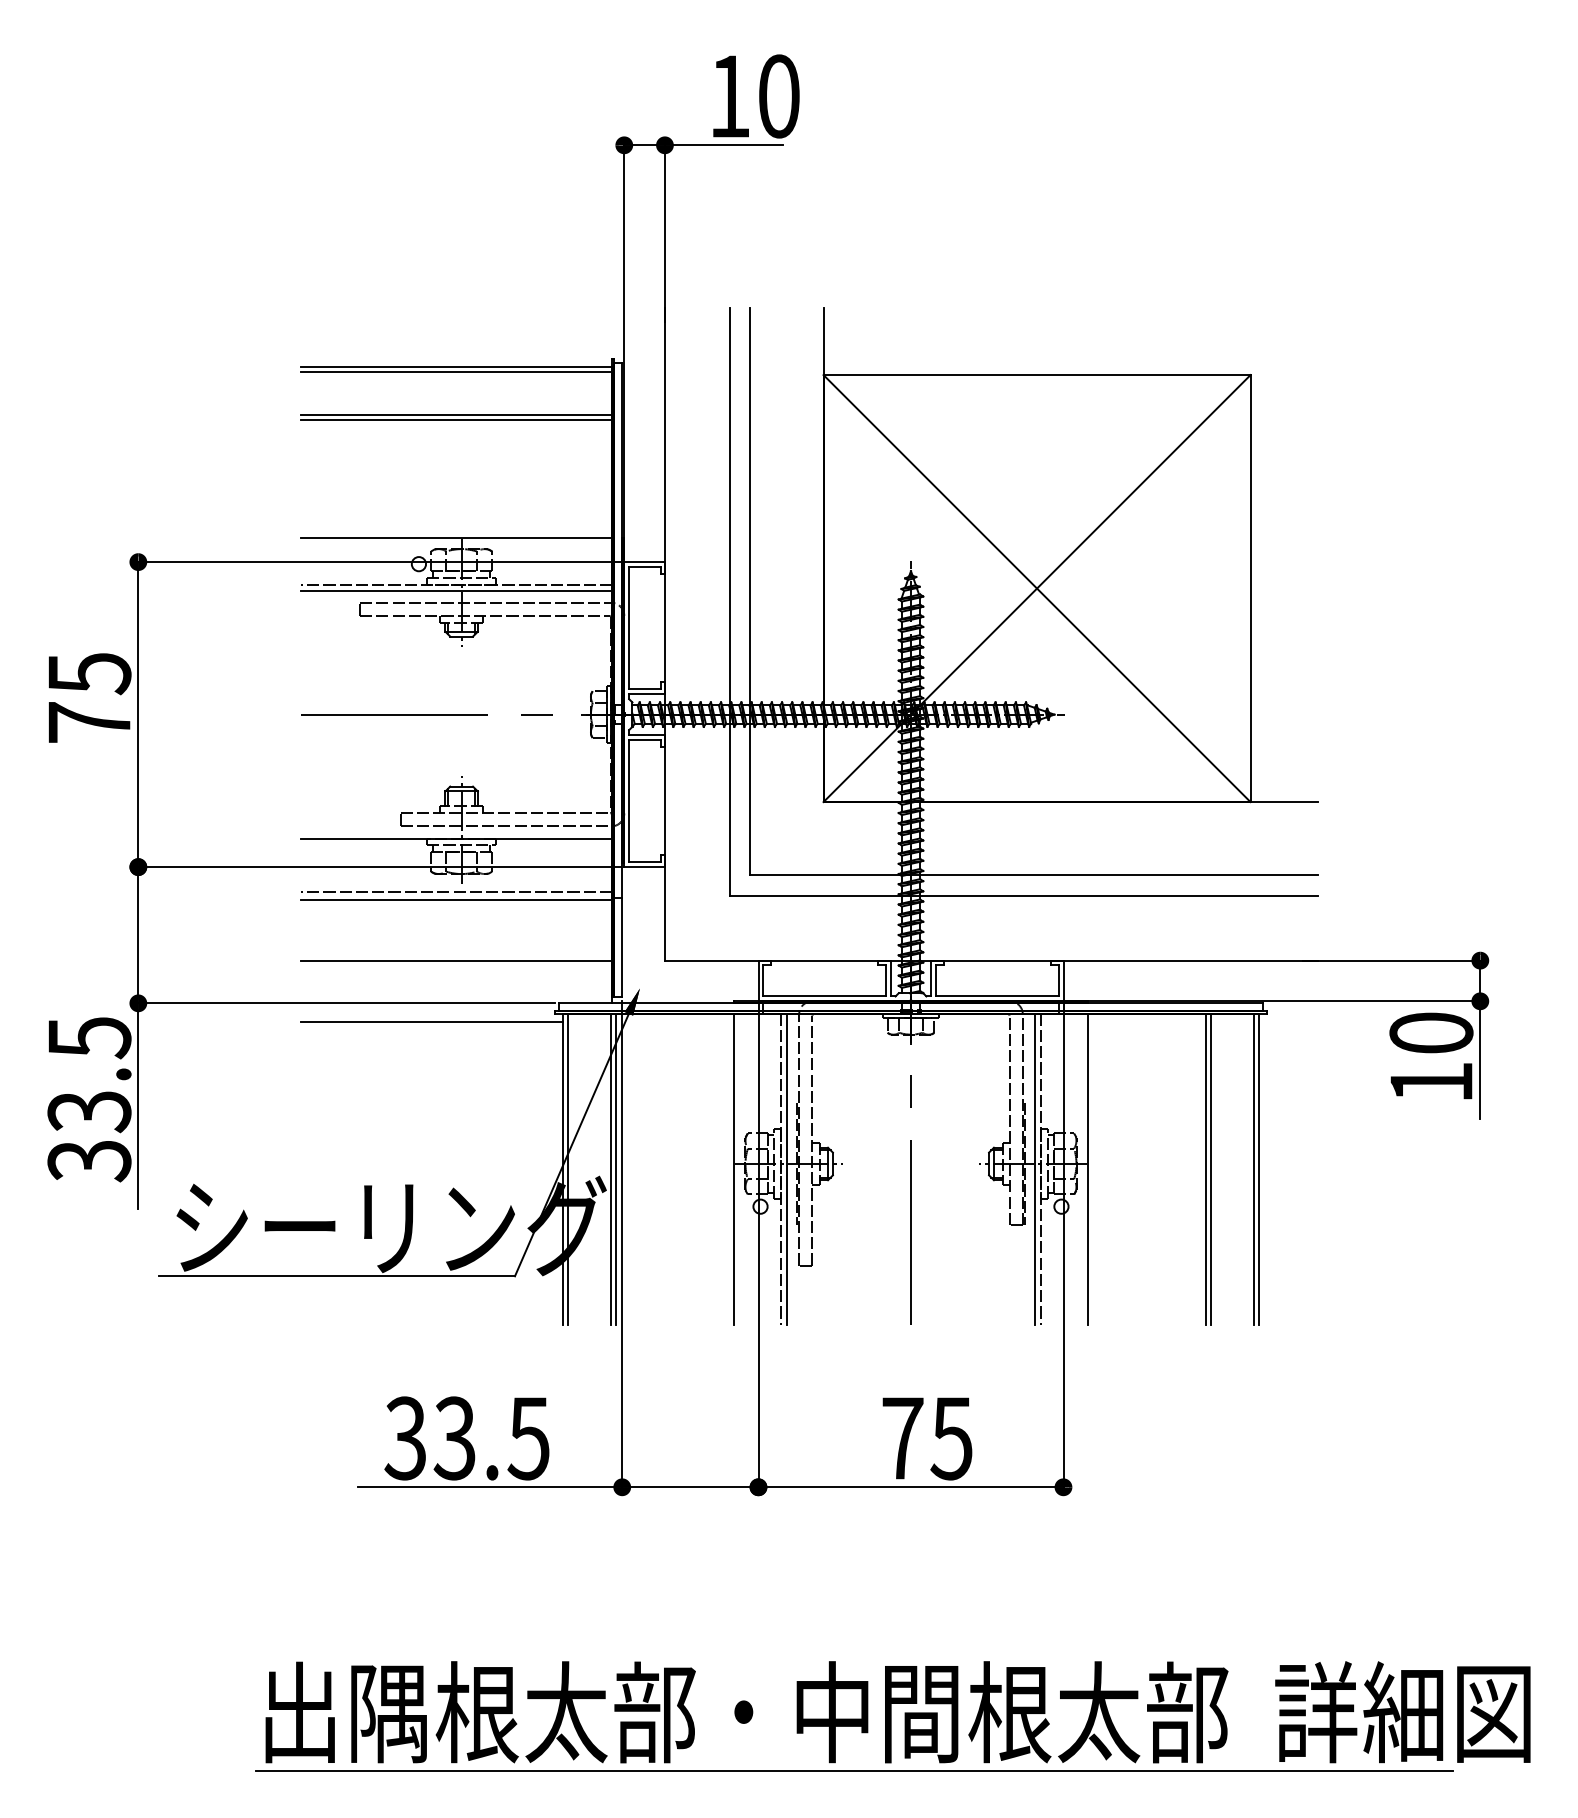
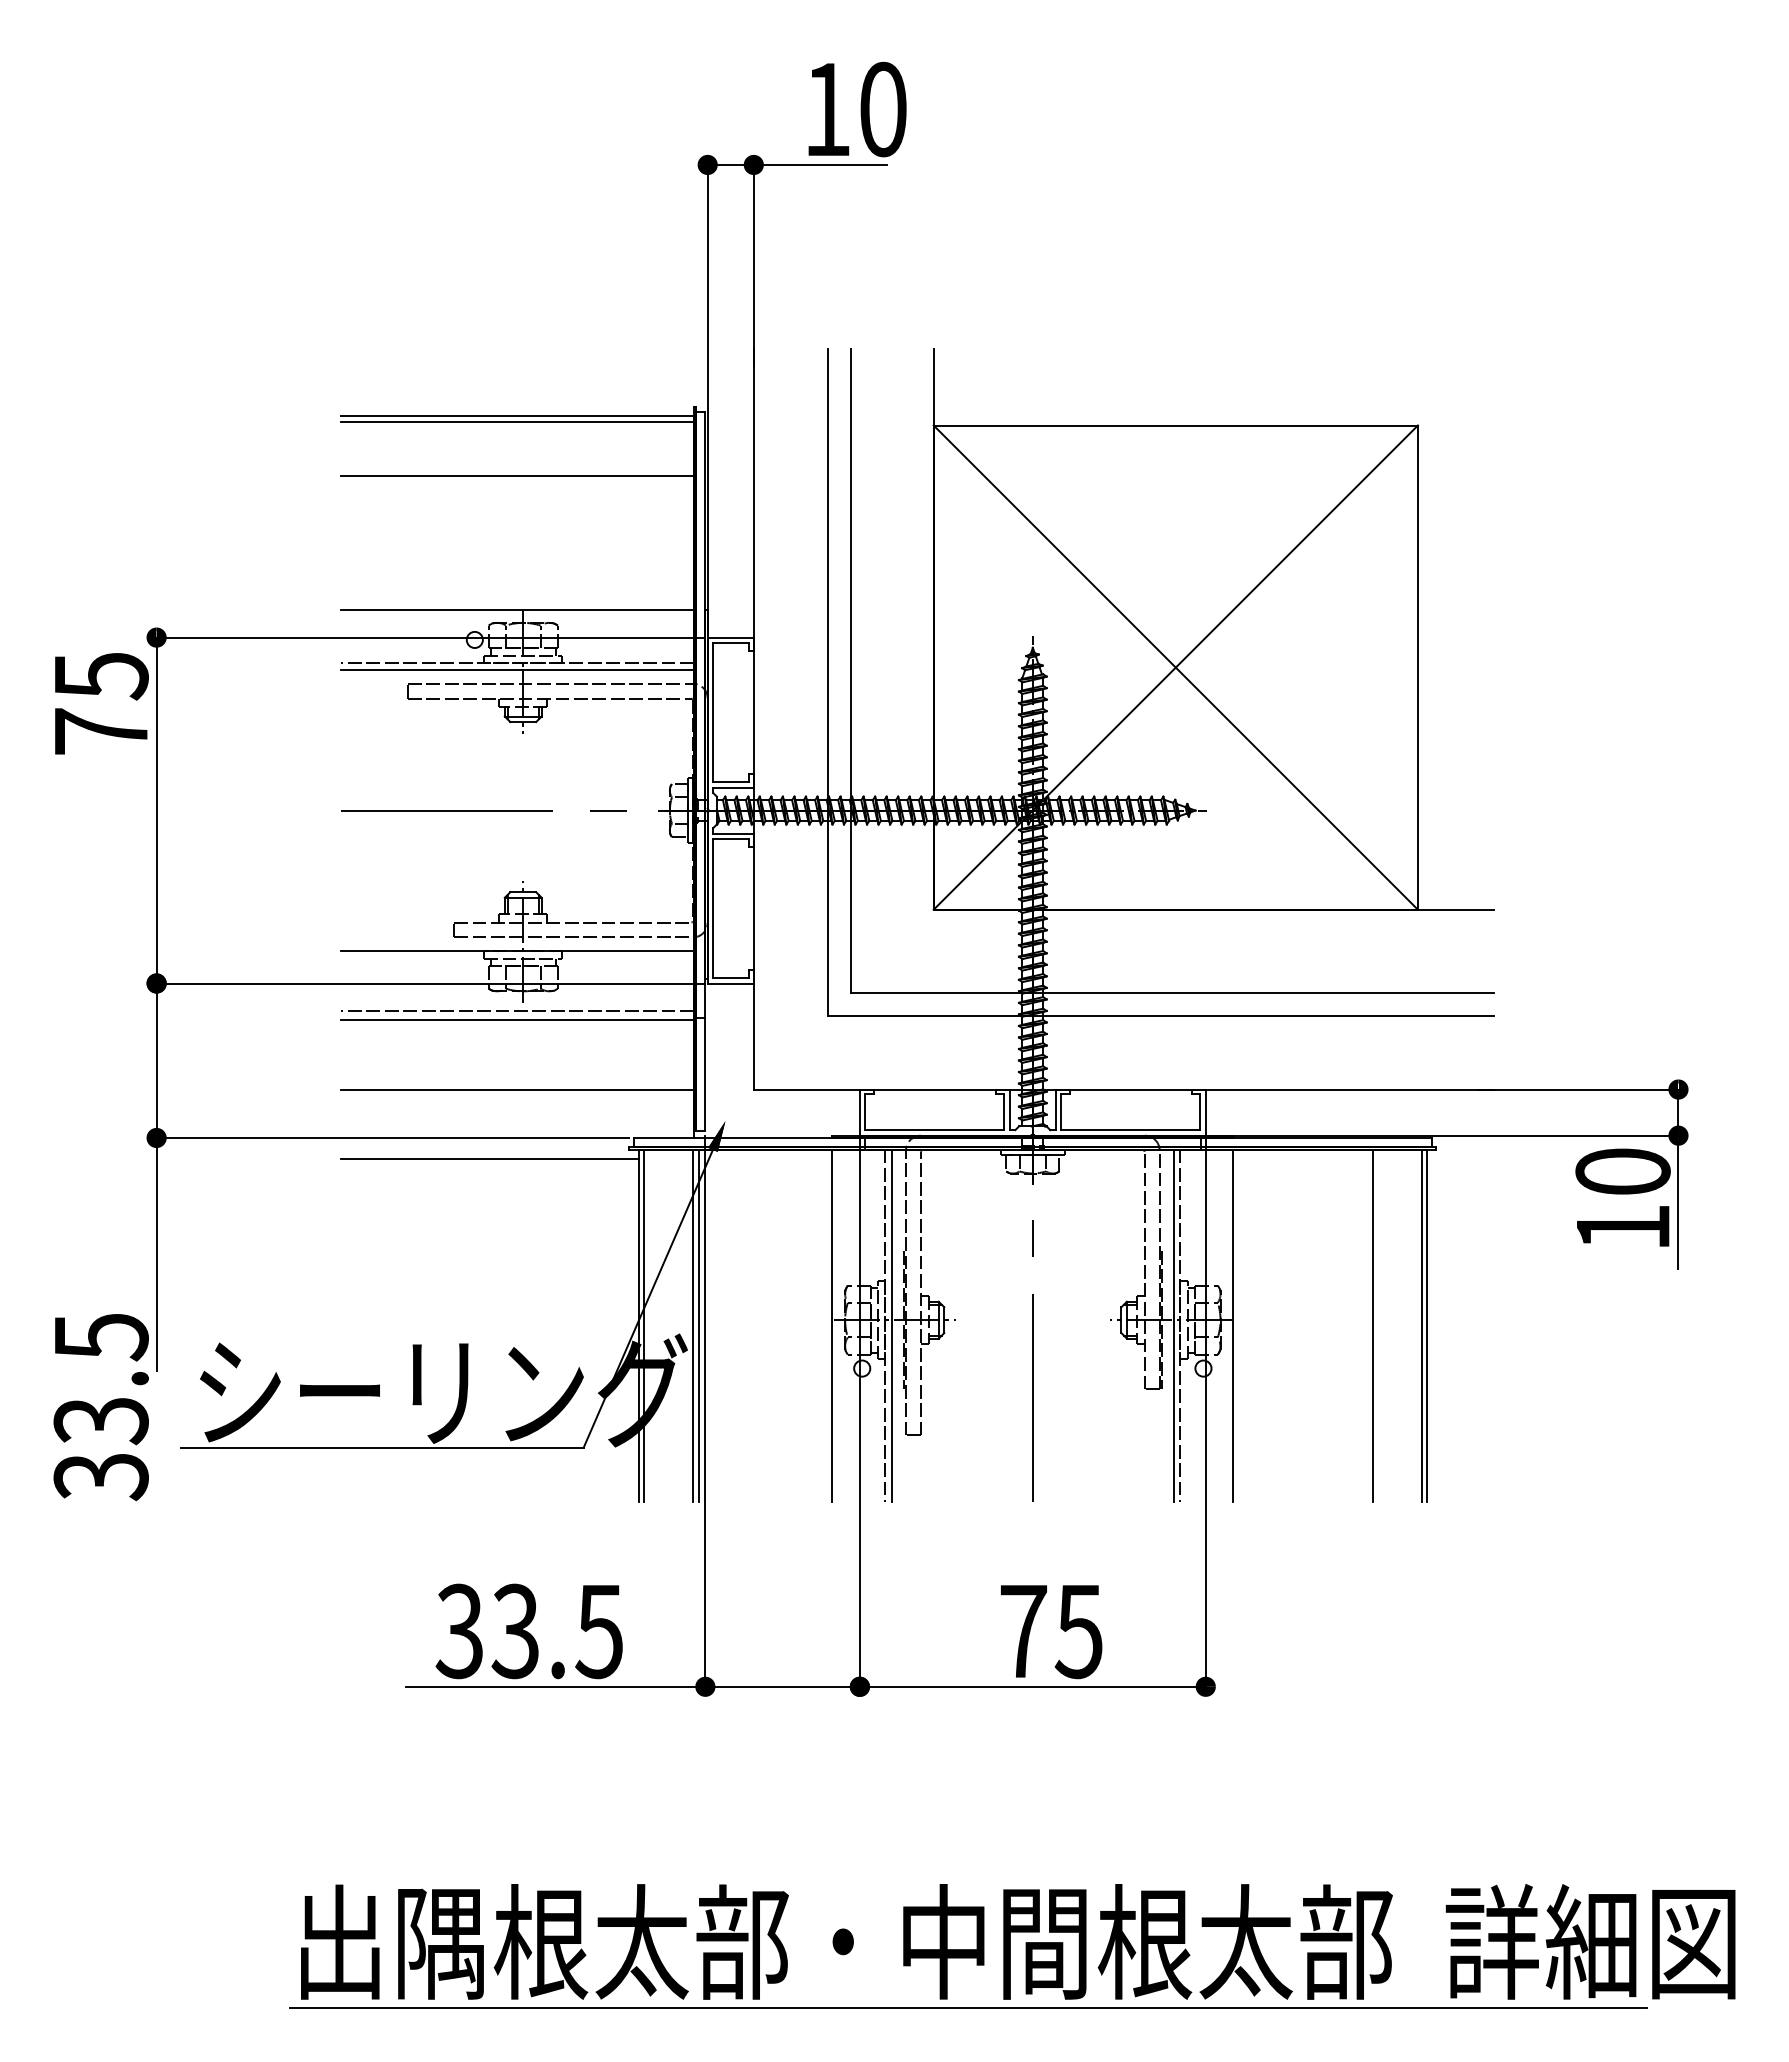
line: (456, 414) -> (517, 470), removed
text: (89, 697) -> (101, 703), moved
text: (88, 1099) -> (100, 1407), moved
line: (1206, 1168) -> (1367, 1325), removed

